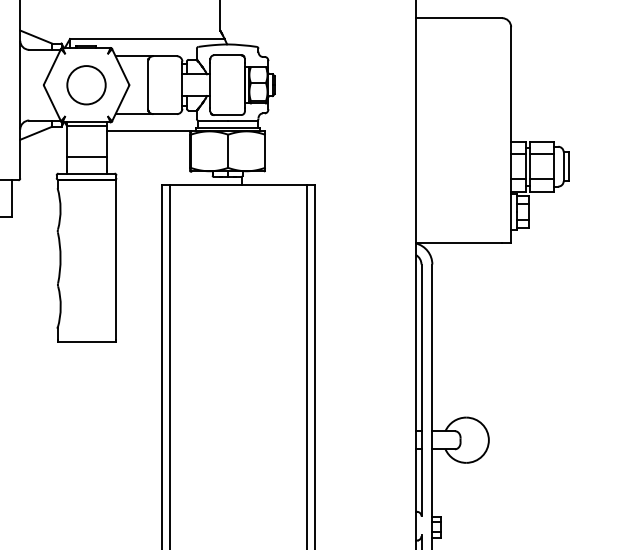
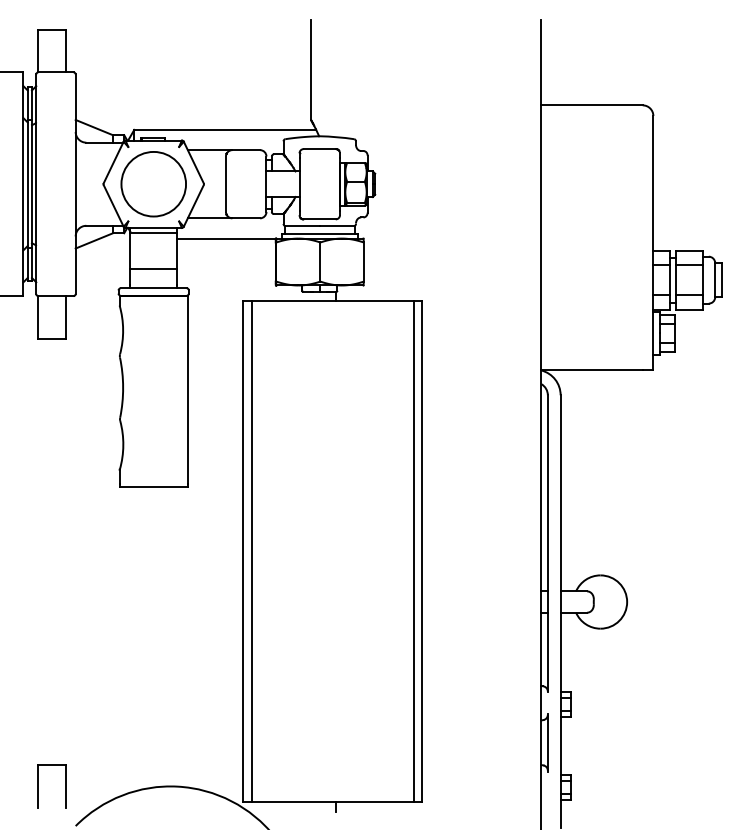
circle: (86, 85) -> (153, 184), size x1.43

